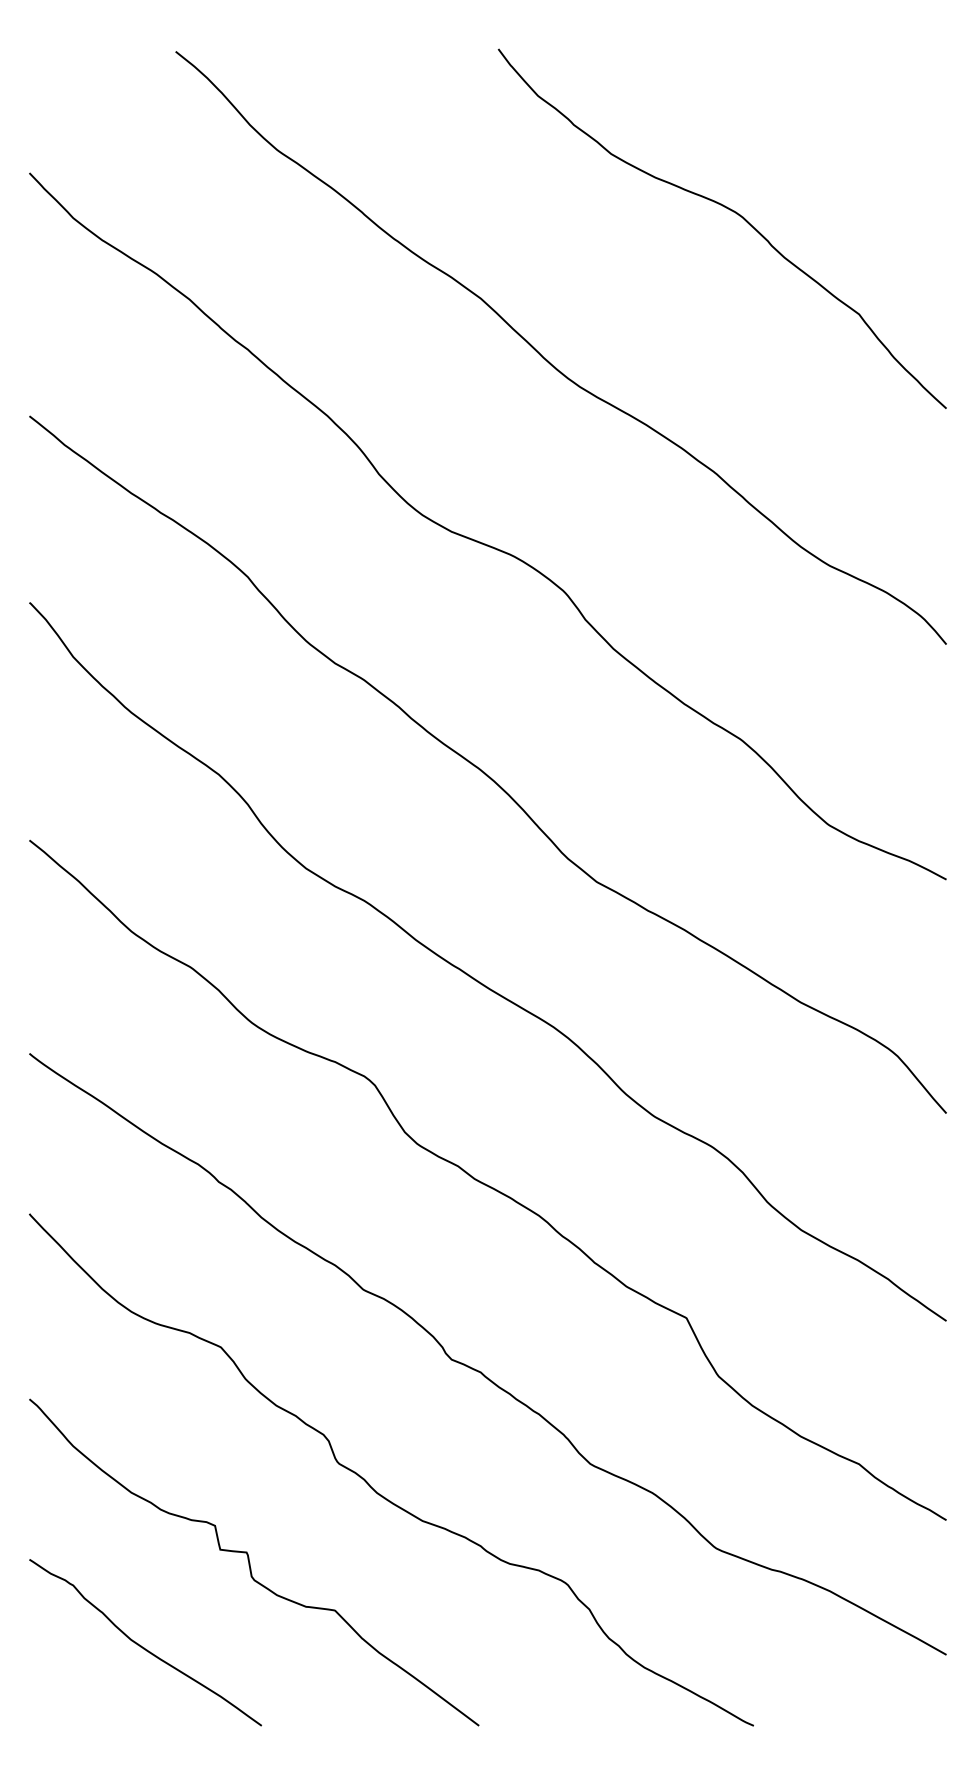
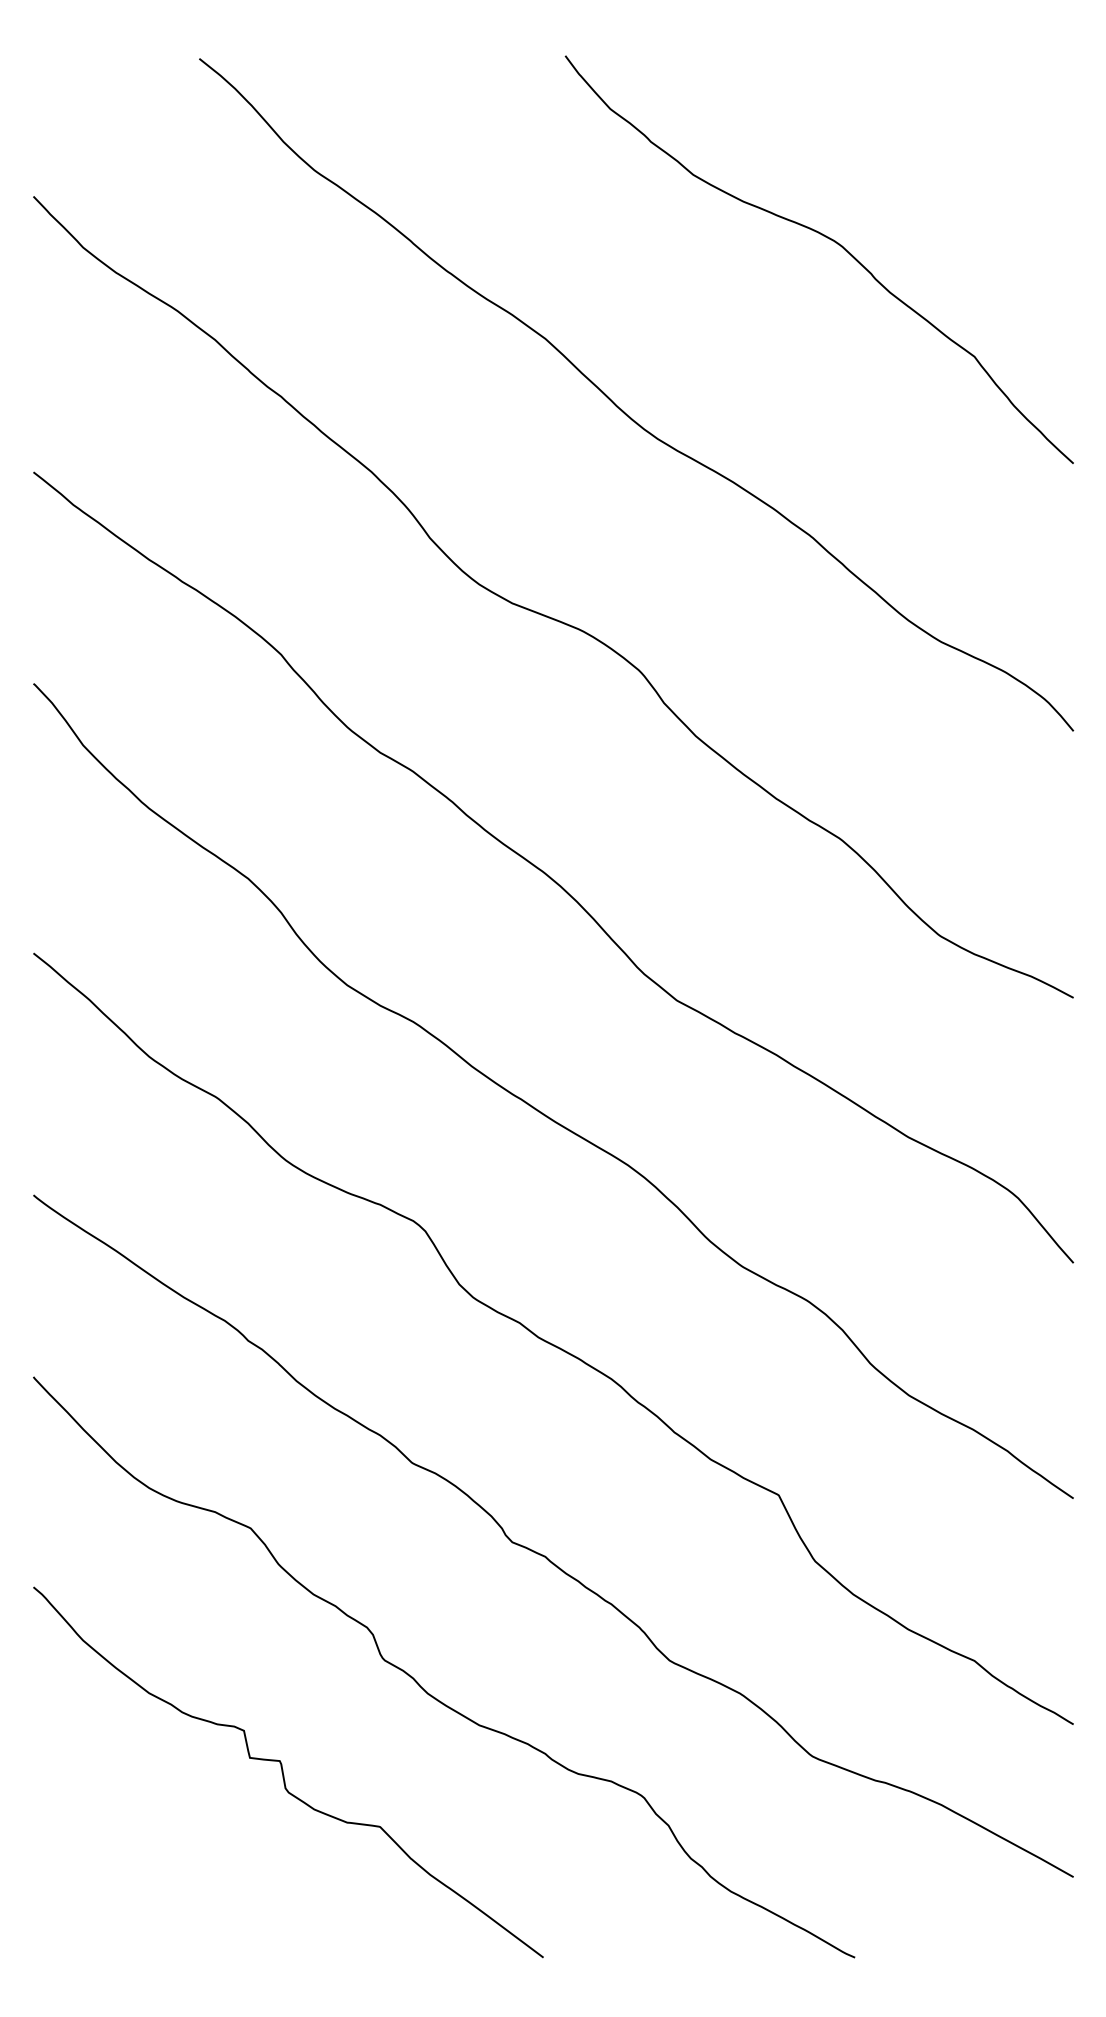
curve: (141, 1645) -> (160, 1866), removed

